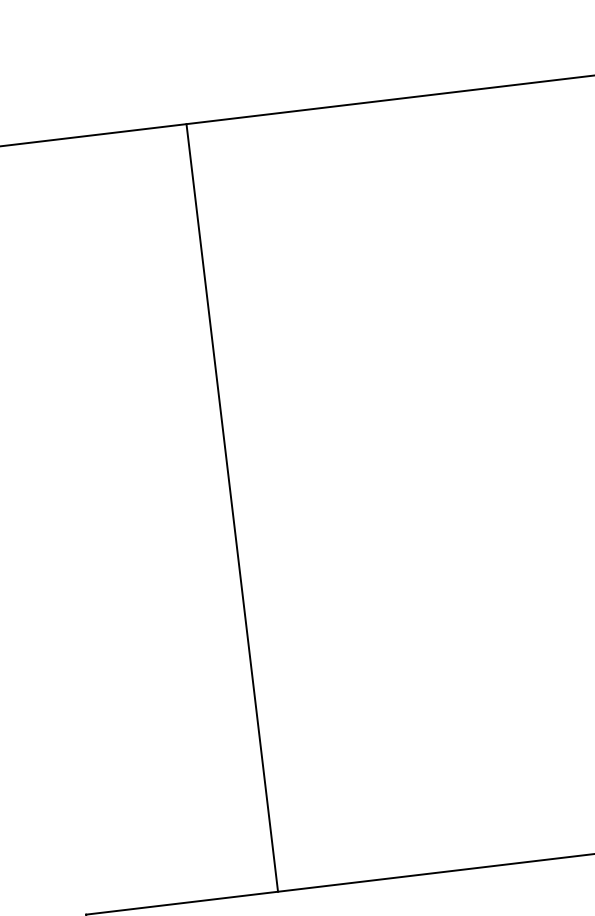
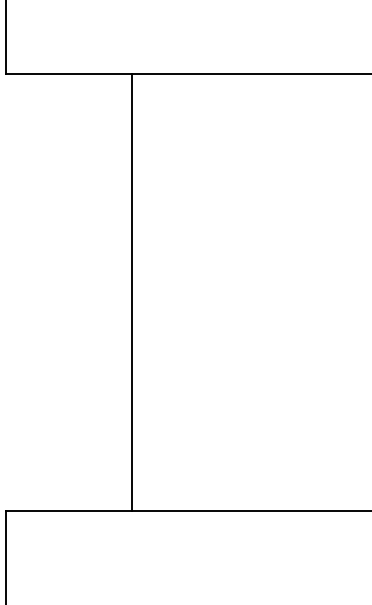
line: (232, 507) -> (132, 292), moved

